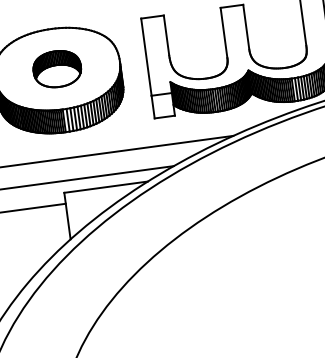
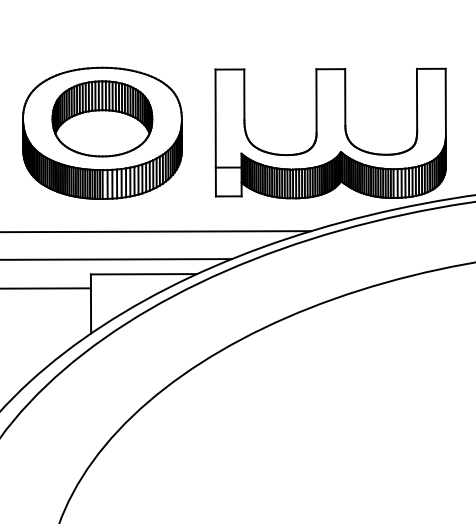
part: (57, 68) -> (102, 118), size x1.67

